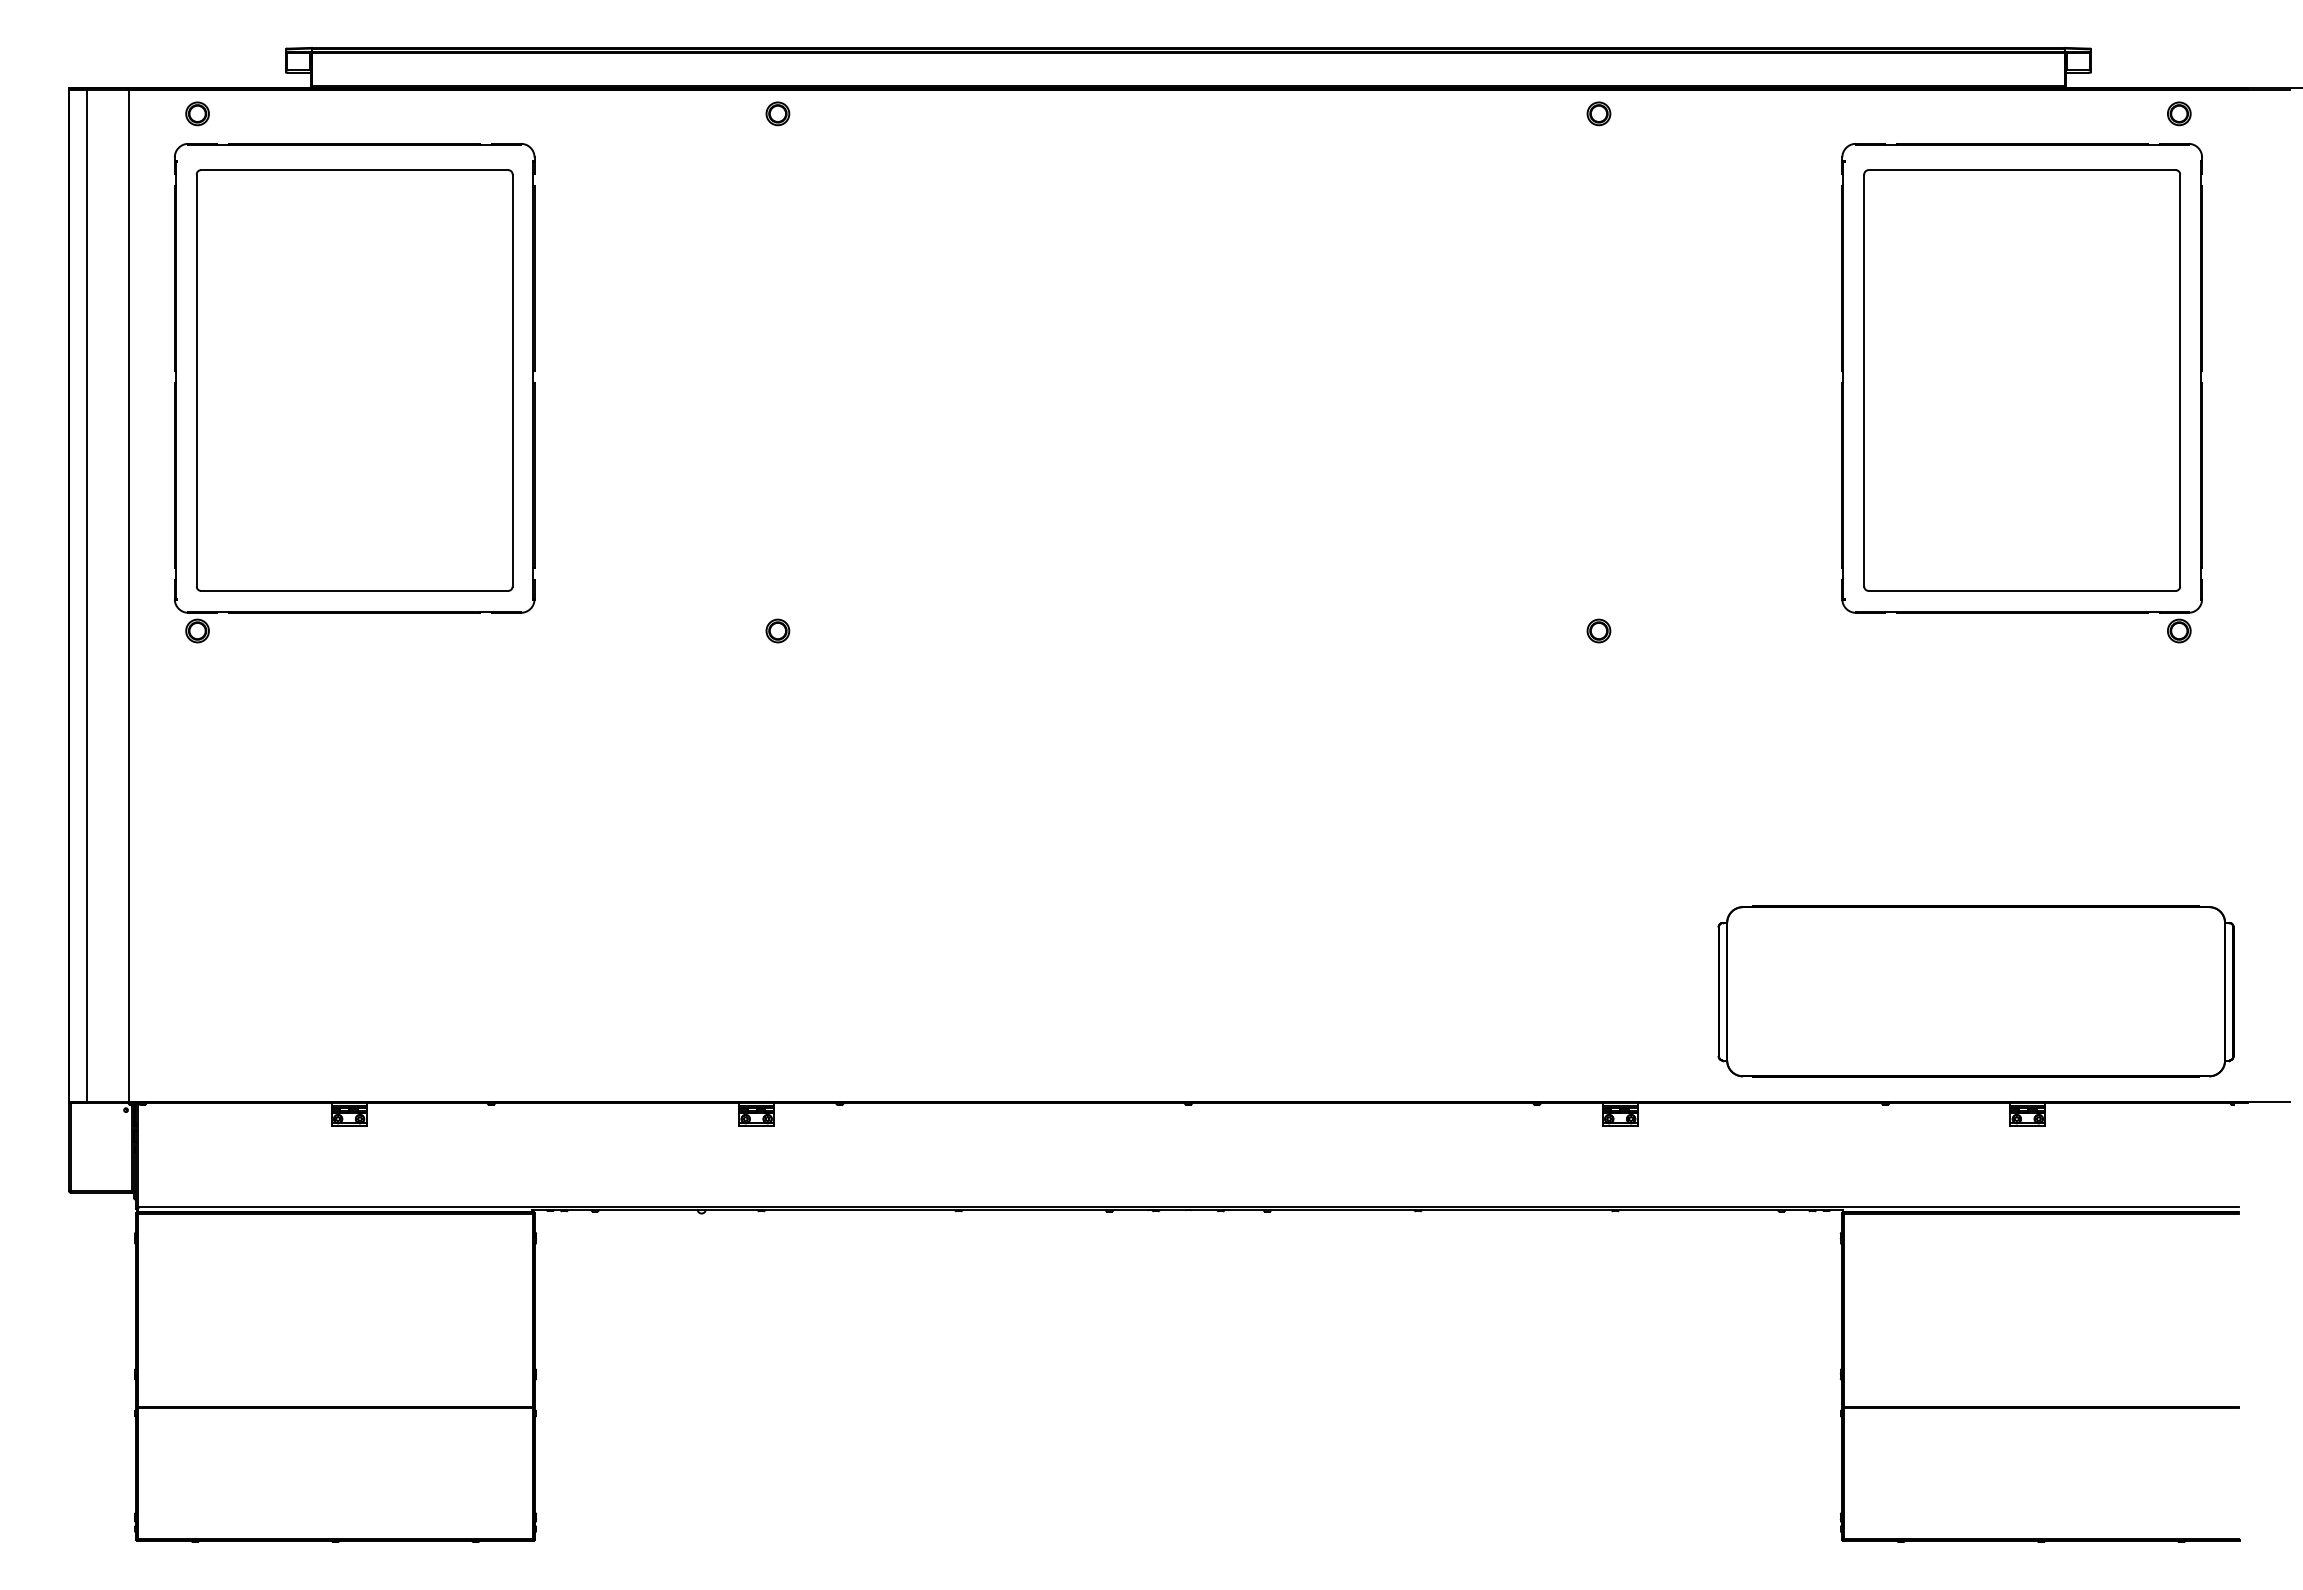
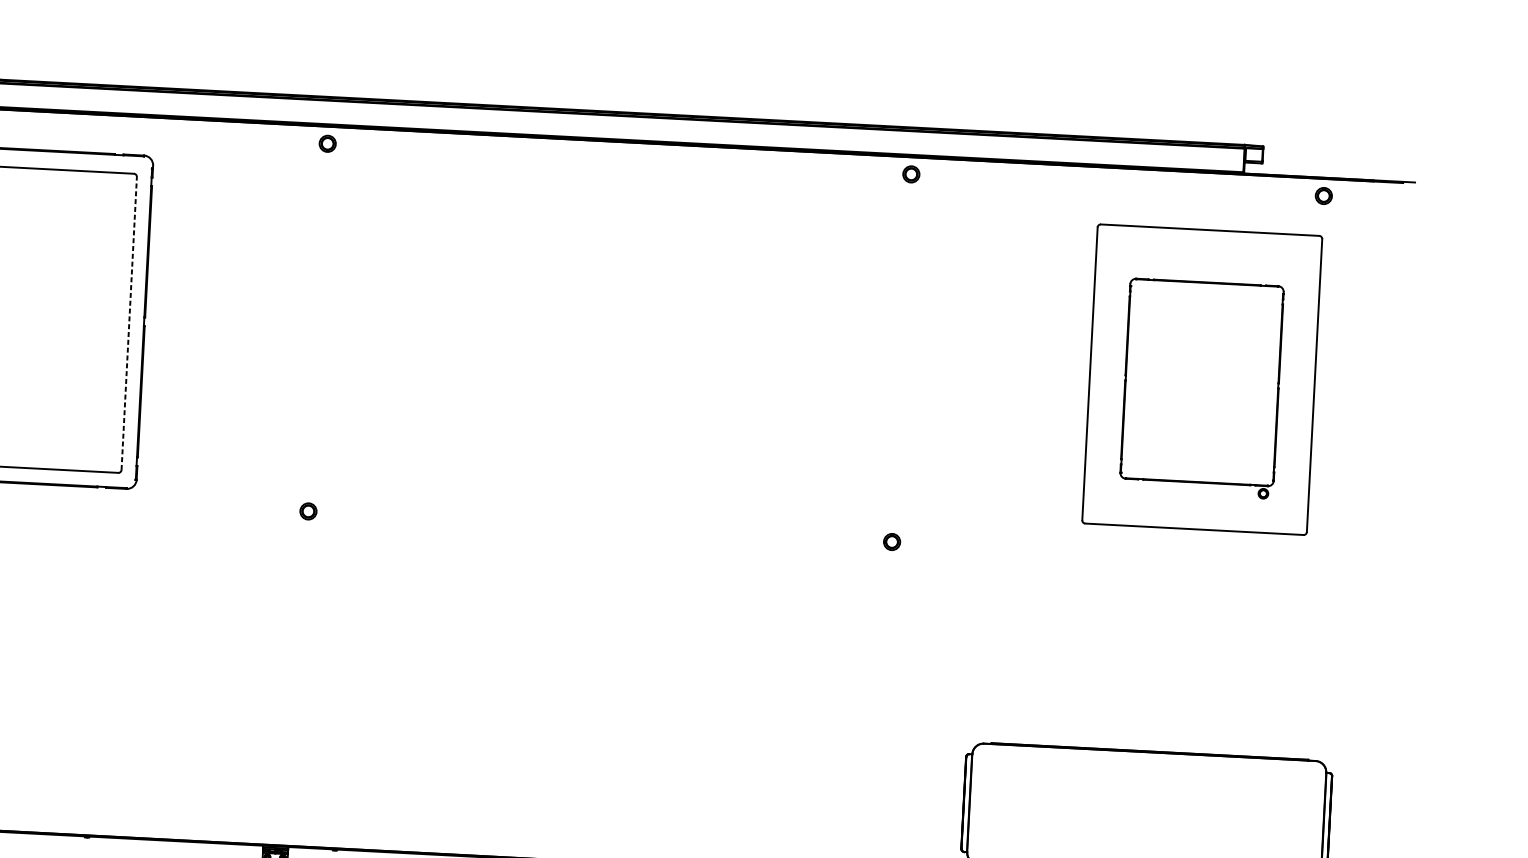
line: (512, 380) -> (129, 323), solid -> dashed
part: (2021, 393) -> (1201, 388), size x0.6

